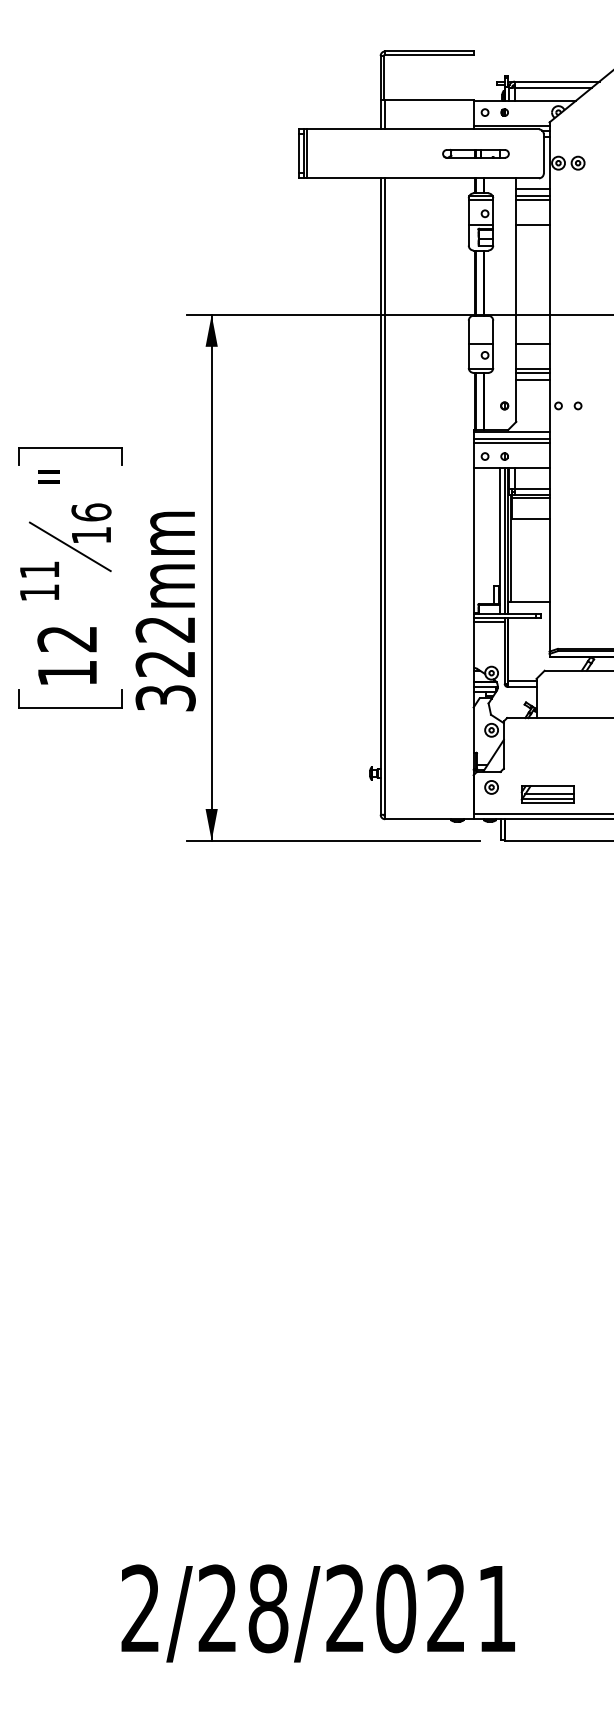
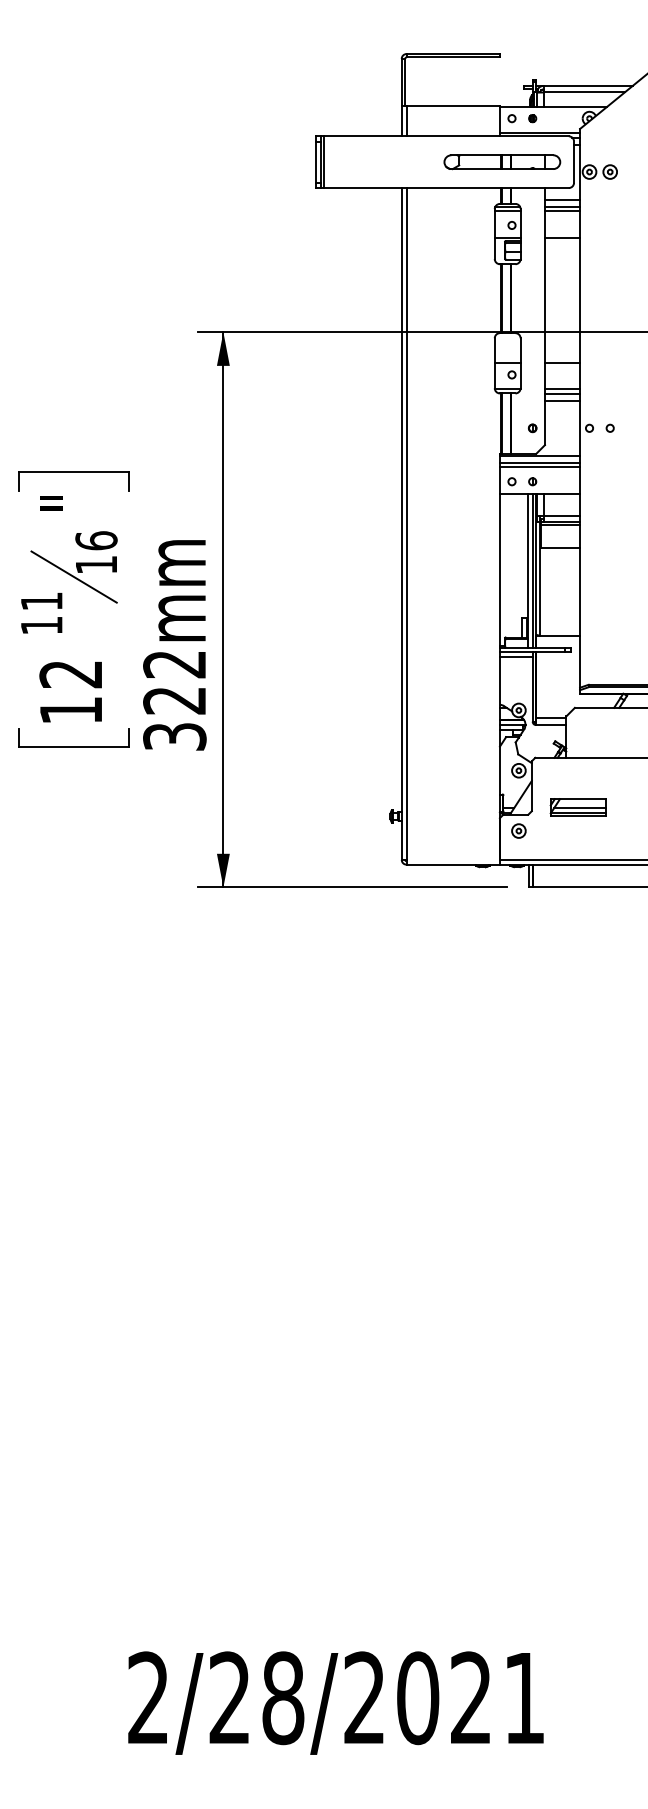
part: (475, 153) -> (501, 161), size x1.67
part: (547, 794) -> (577, 807), moved

